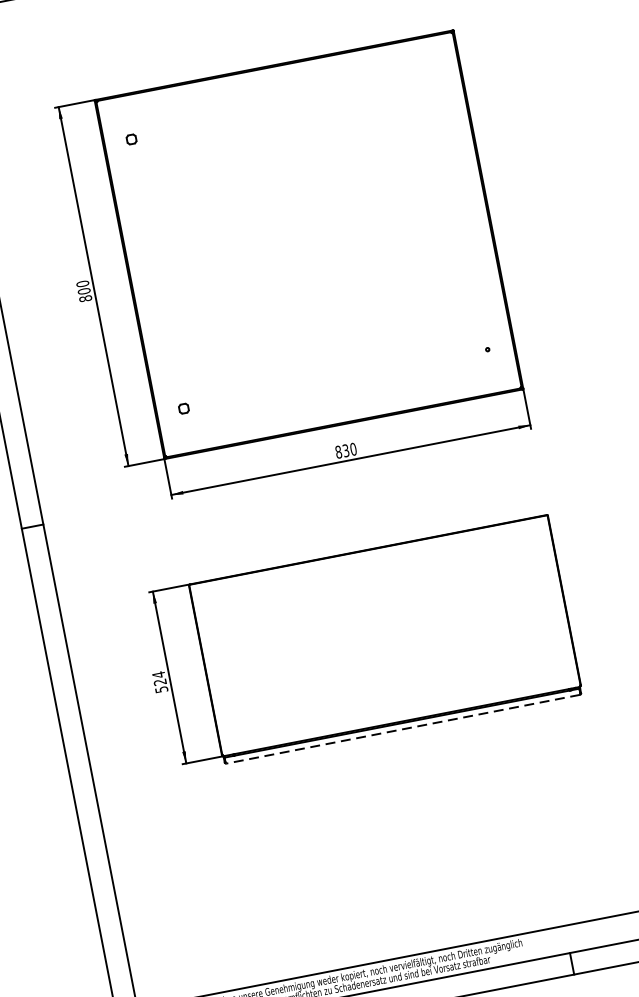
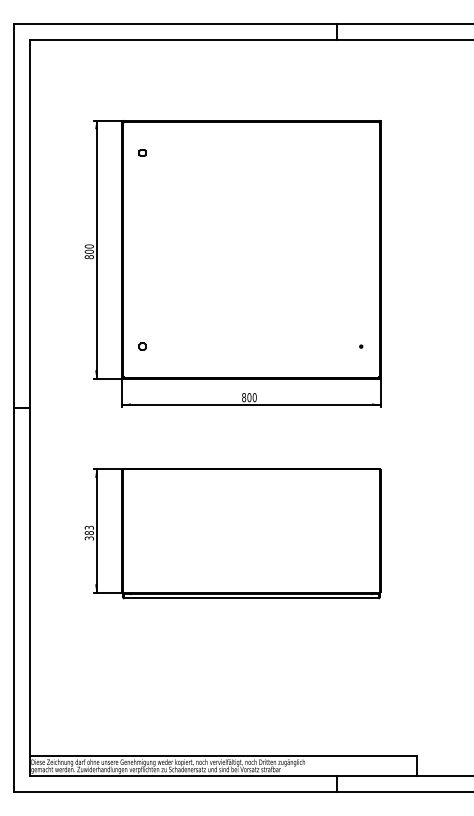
text: (346, 450) -> (249, 397), 830 -> 800
text: (158, 681) -> (88, 532), 524 -> 383
line: (401, 729) -> (250, 598), dashed -> solid

